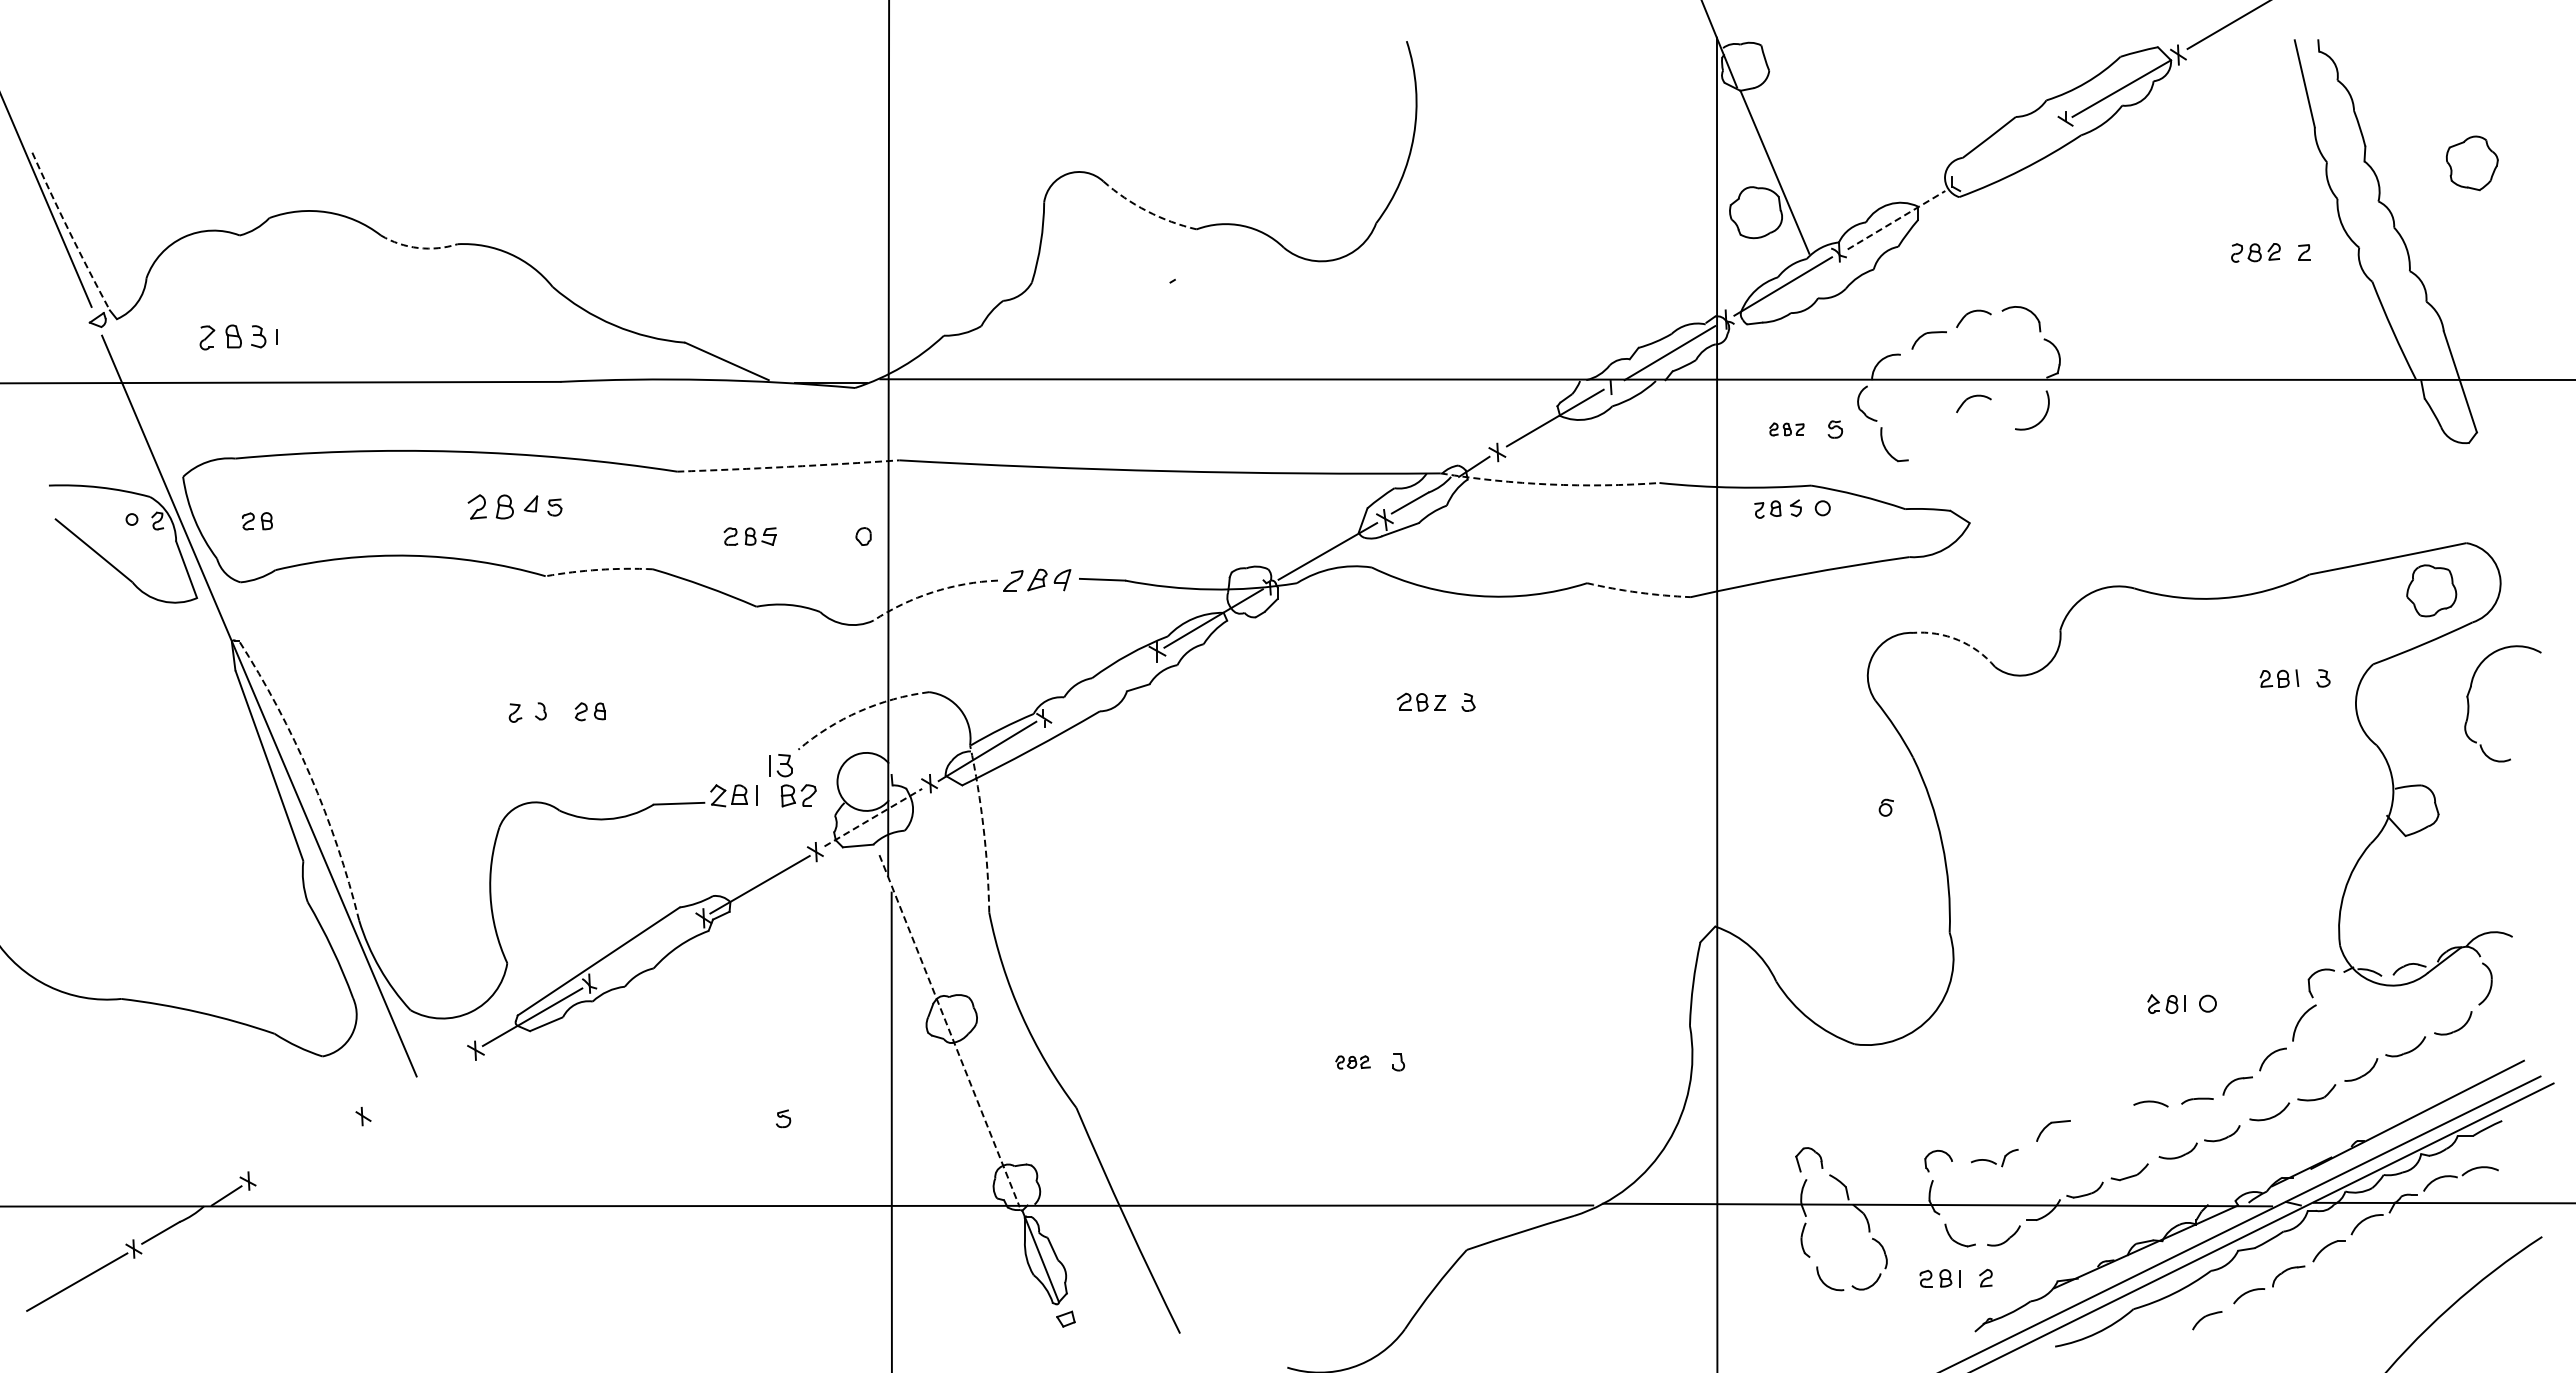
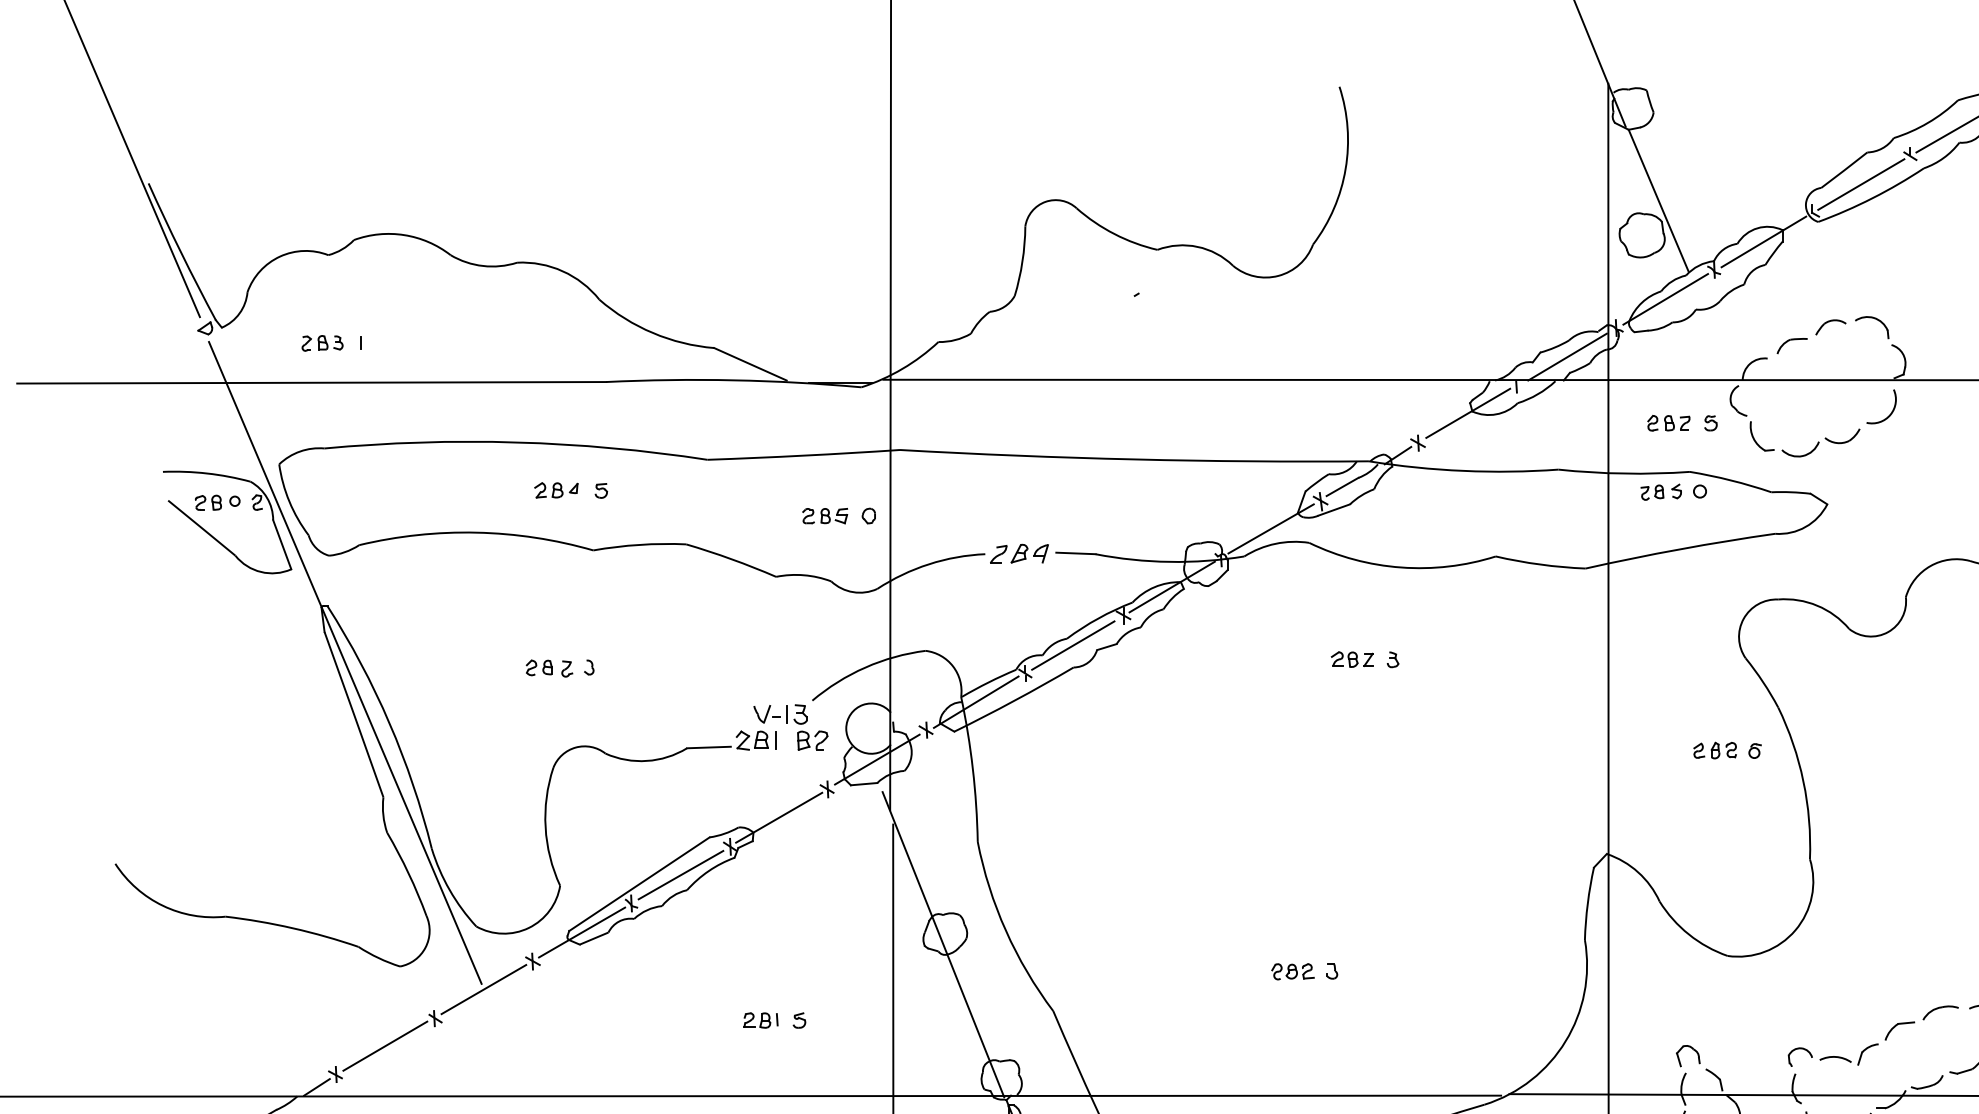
line: (2008, 153) -> (1860, 184), added
arc: (1147, 211) -> (1114, 234), dashed -> solid
line: (1896, 220) -> (1763, 242), dashed -> solid
arc: (69, 232) -> (180, 252), dashed -> solid
arc: (418, 248) -> (483, 266), dashed -> solid
part: (233, 336) -> (322, 342), size x0.71
part: (1973, 403) -> (1830, 400), removed
part: (1786, 429) -> (1668, 423), size x1.43
part: (1962, 451) -> (1821, 442), added
arc: (788, 466) -> (803, 455), dashed -> solid
arc: (1549, 484) -> (1463, 470), dashed -> solid
part: (502, 506) -> (555, 489), size x0.71
part: (257, 521) -> (208, 502), moved
part: (749, 536) -> (824, 515), moved
arc: (599, 569) -> (640, 544), dashed -> solid
arc: (932, 592) -> (928, 564), dashed -> solid
arc: (1638, 592) -> (1540, 564), dashed -> solid
arc: (1958, 640) -> (1817, 606), dashed -> solid
line: (1099, 685) -> (1073, 645), added
part: (589, 711) -> (538, 667), moved
arc: (859, 711) -> (865, 667), dashed -> solid
part: (745, 764) -> (766, 713), added
arc: (310, 775) -> (389, 723), dashed -> solid
part: (1840, 807) -> (1715, 750), added
line: (873, 817) -> (877, 759), dashed -> solid
arc: (983, 828) -> (972, 769), dashed -> solid
line: (646, 950) -> (680, 874), added
line: (949, 1031) -> (943, 944), dashed -> solid
part: (1352, 1062) -> (1292, 971), size x1.43
line: (419, 1082) -> (484, 989), added
part: (2100, 1109) -> (1940, 1012), added
part: (739, 1118) -> (761, 1020), added
line: (305, 1148) -> (385, 1046), added
part: (1994, 1157) -> (1848, 1054), size x1.43

